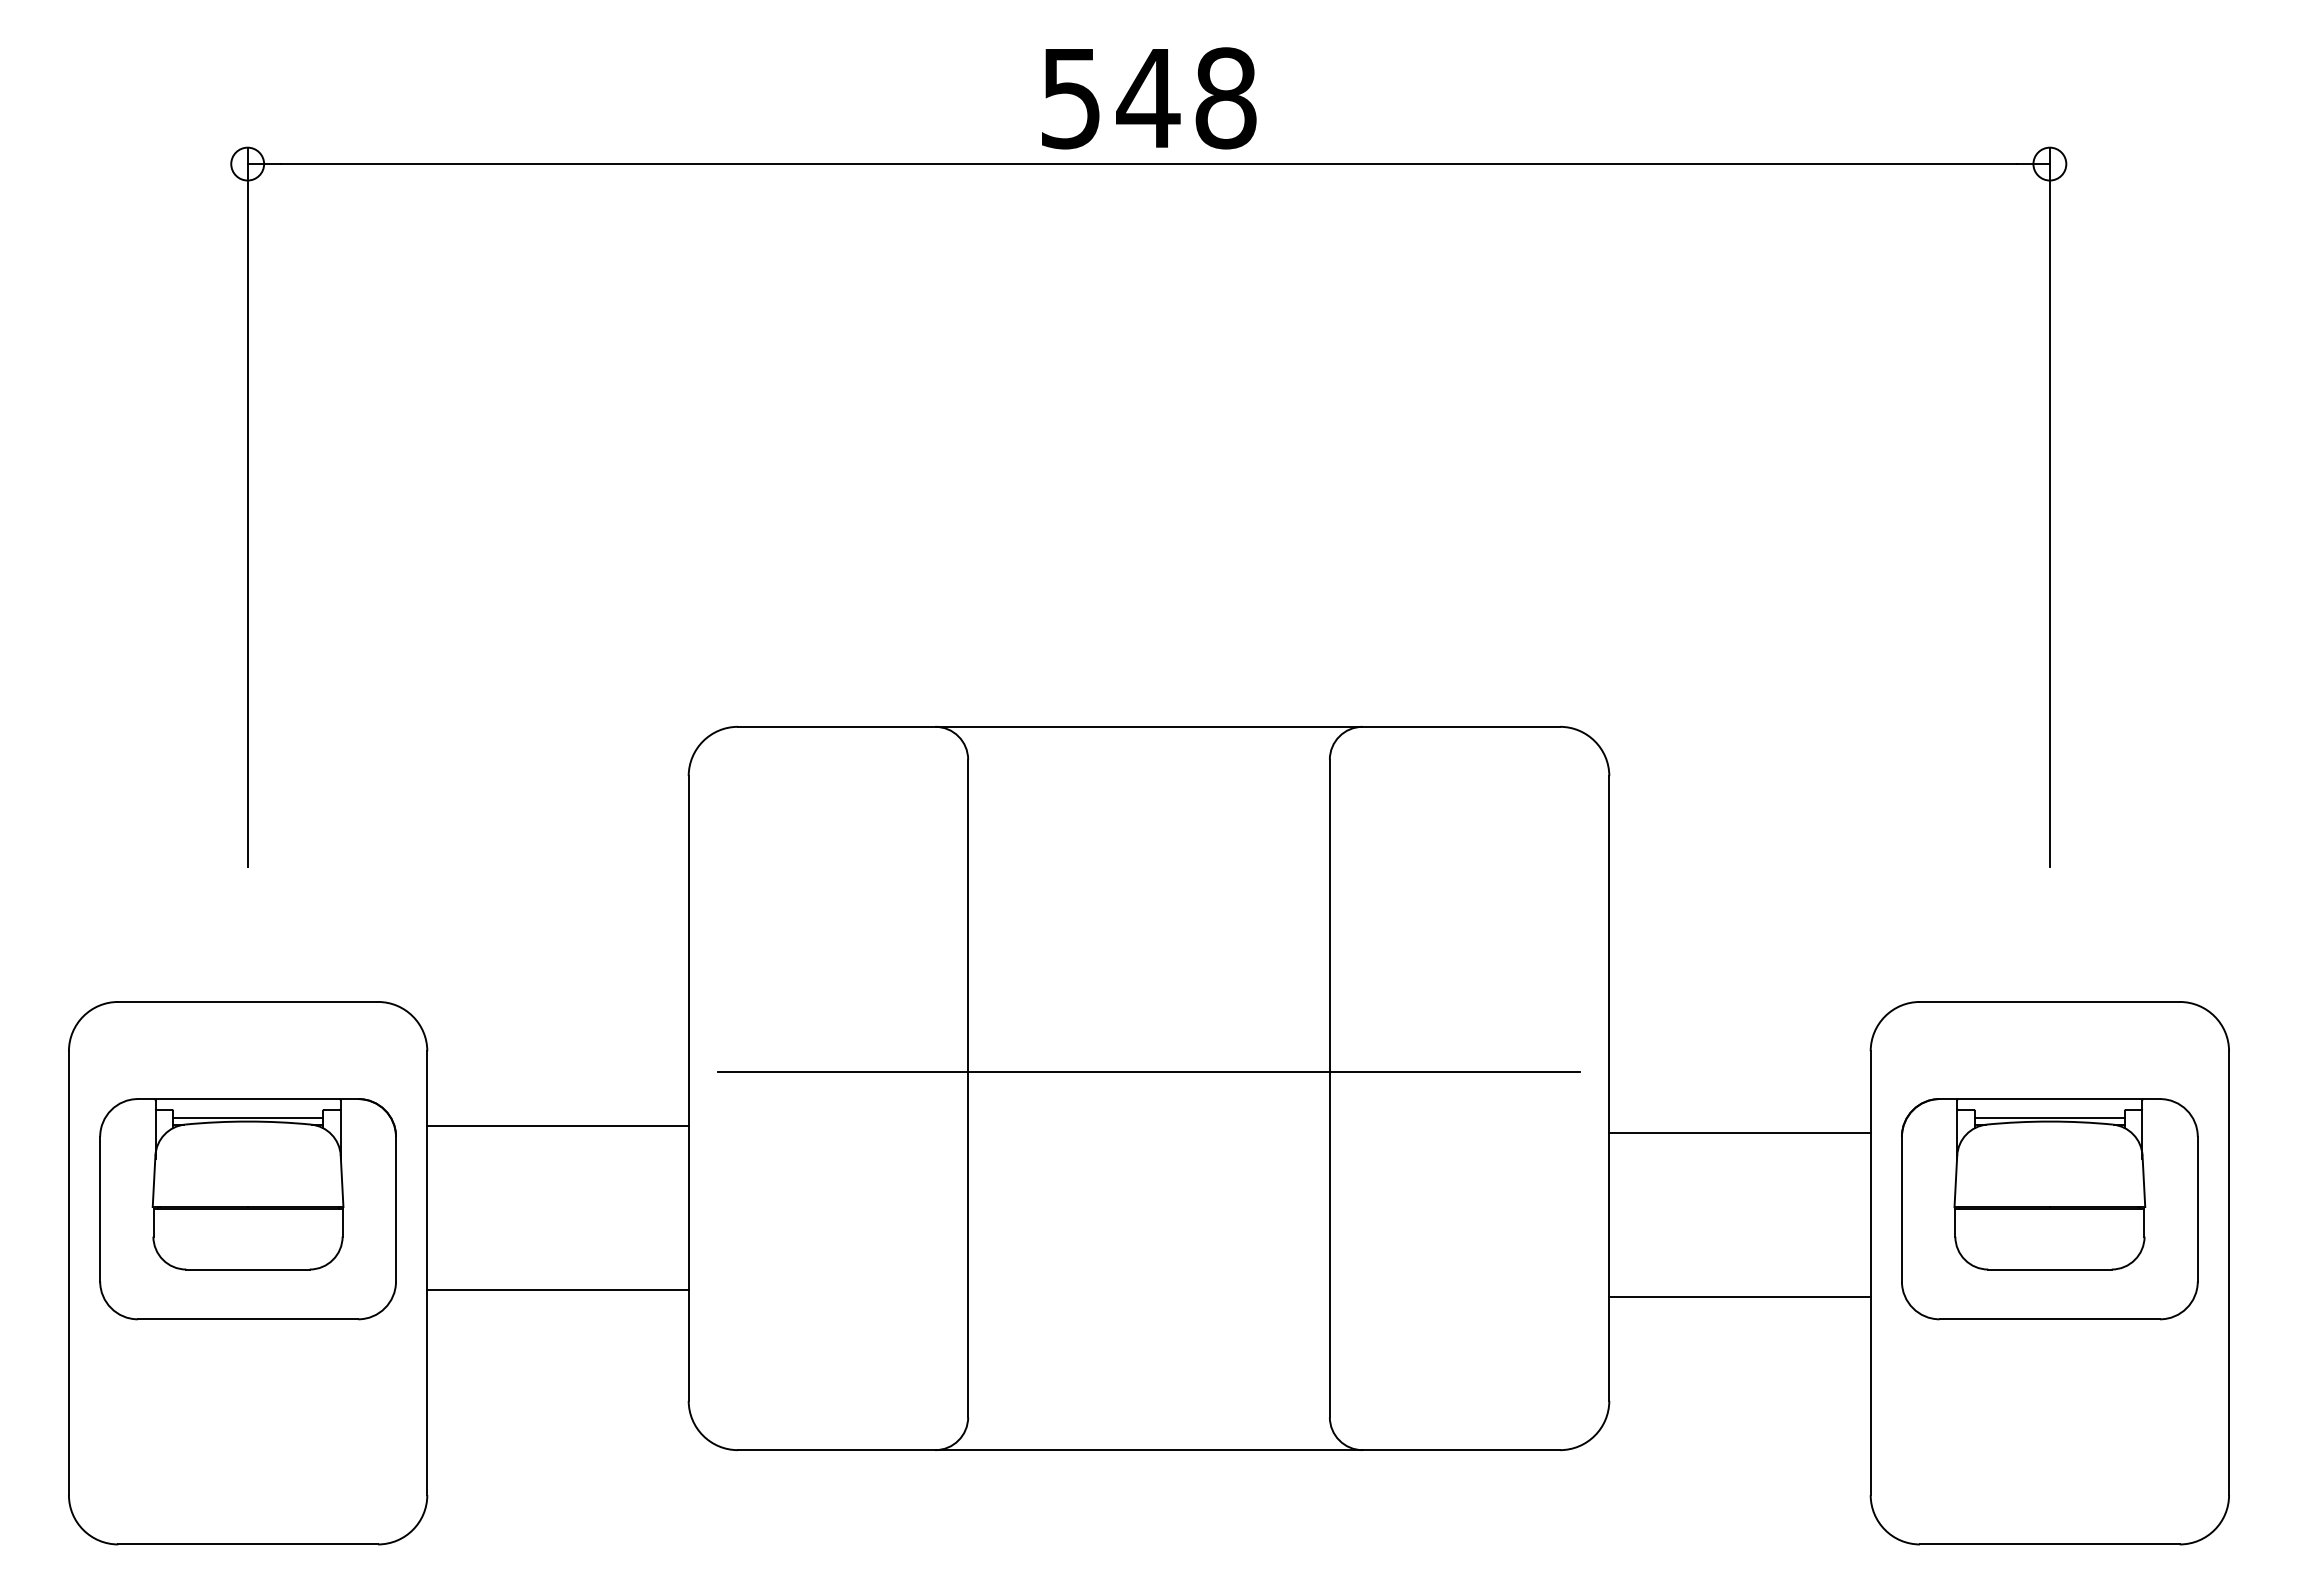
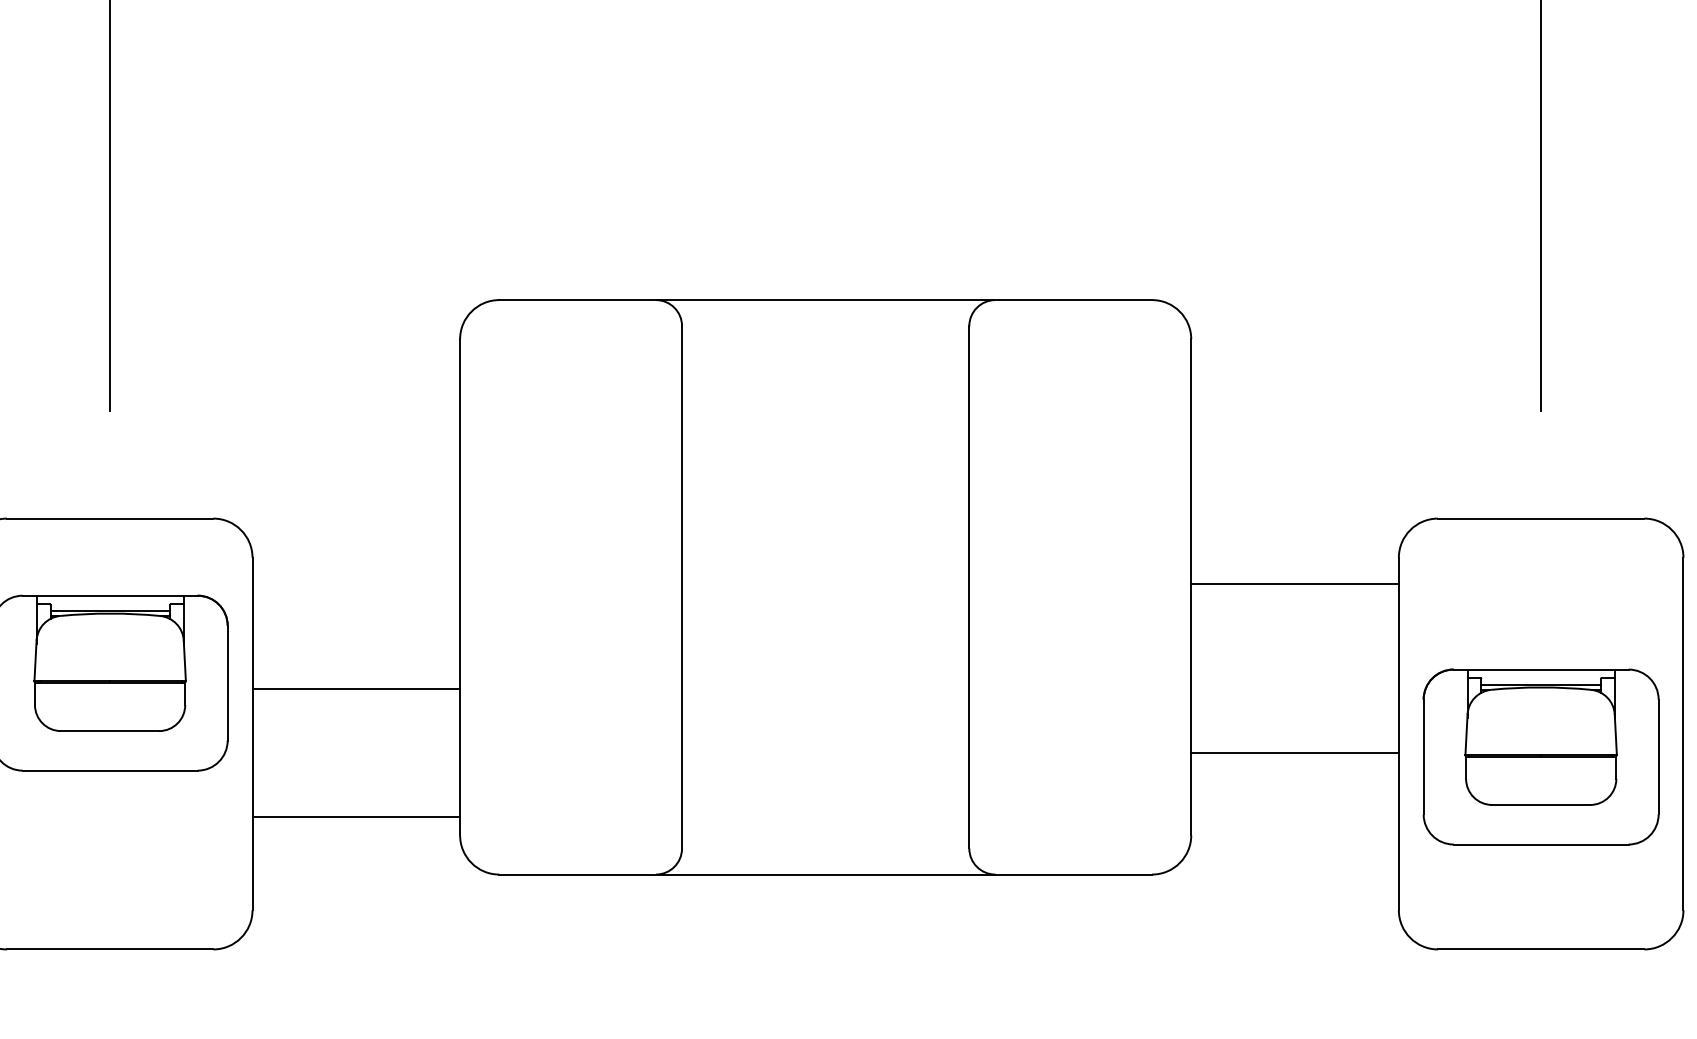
line: (1148, 1072) -> (825, 574), removed
line: (558, 1126) -> (356, 689), moved
line: (1739, 1132) -> (1294, 584), moved
part: (2049, 1209) -> (1540, 757), moved
line: (557, 1290) -> (355, 816), moved

